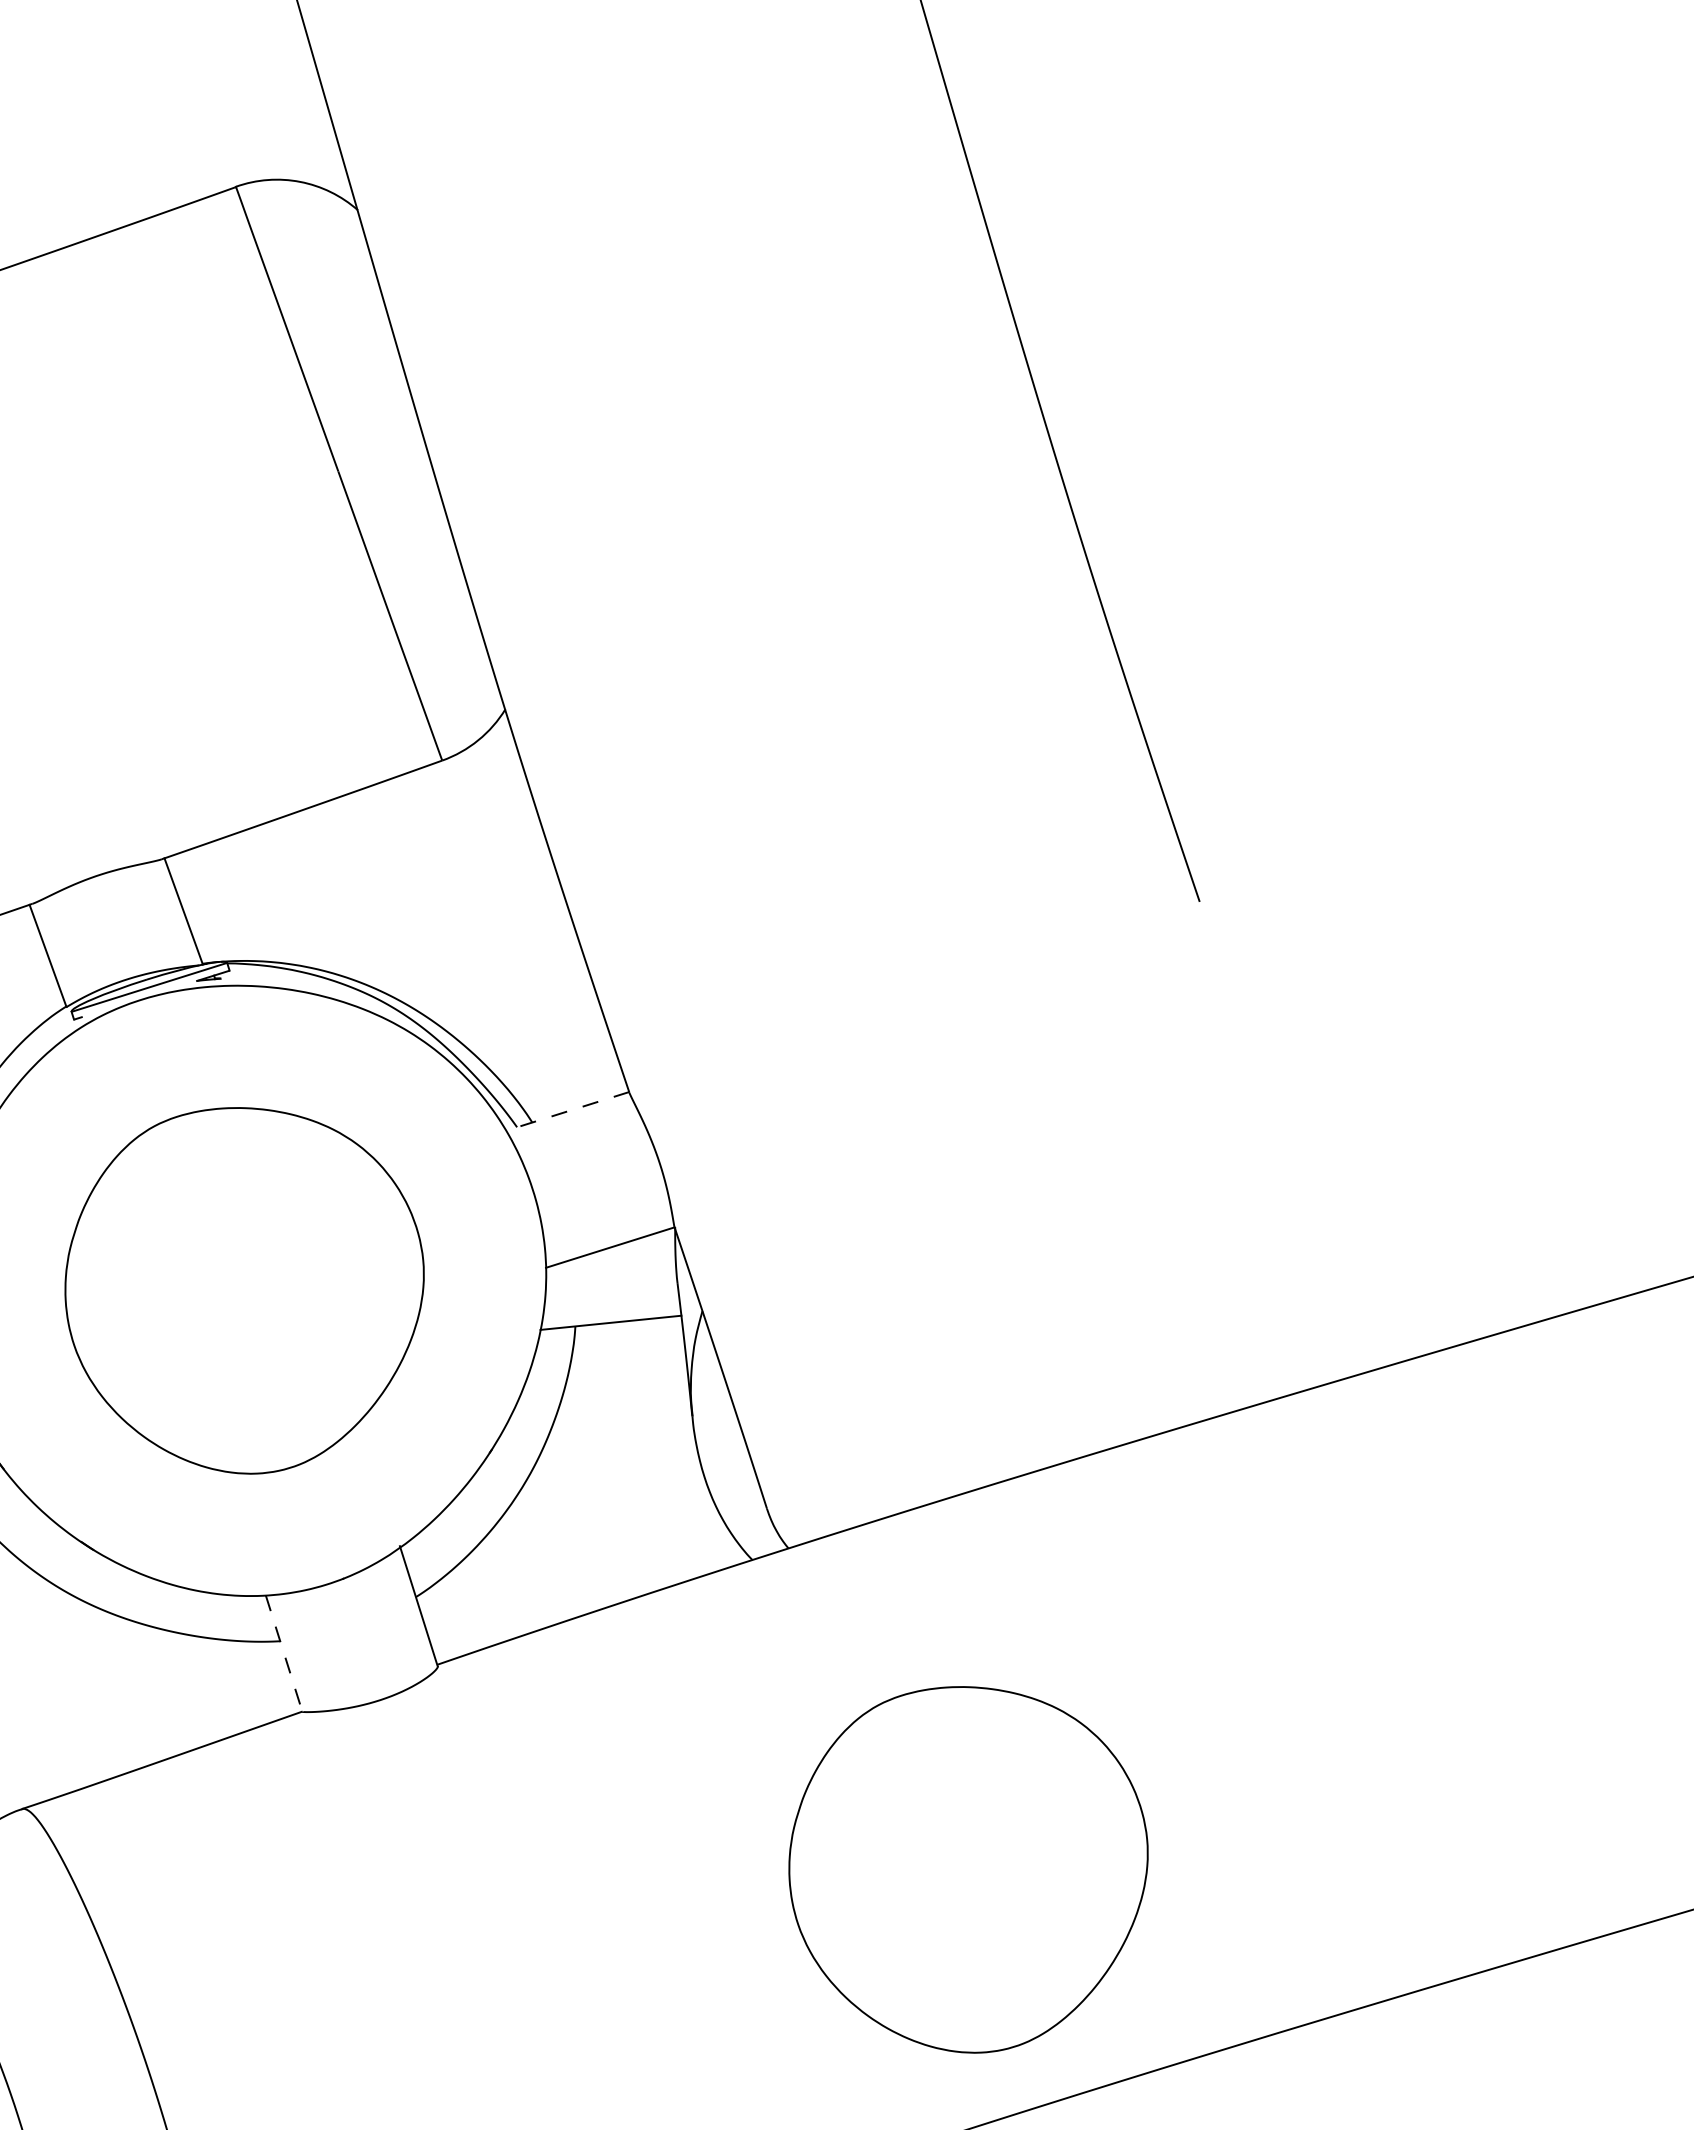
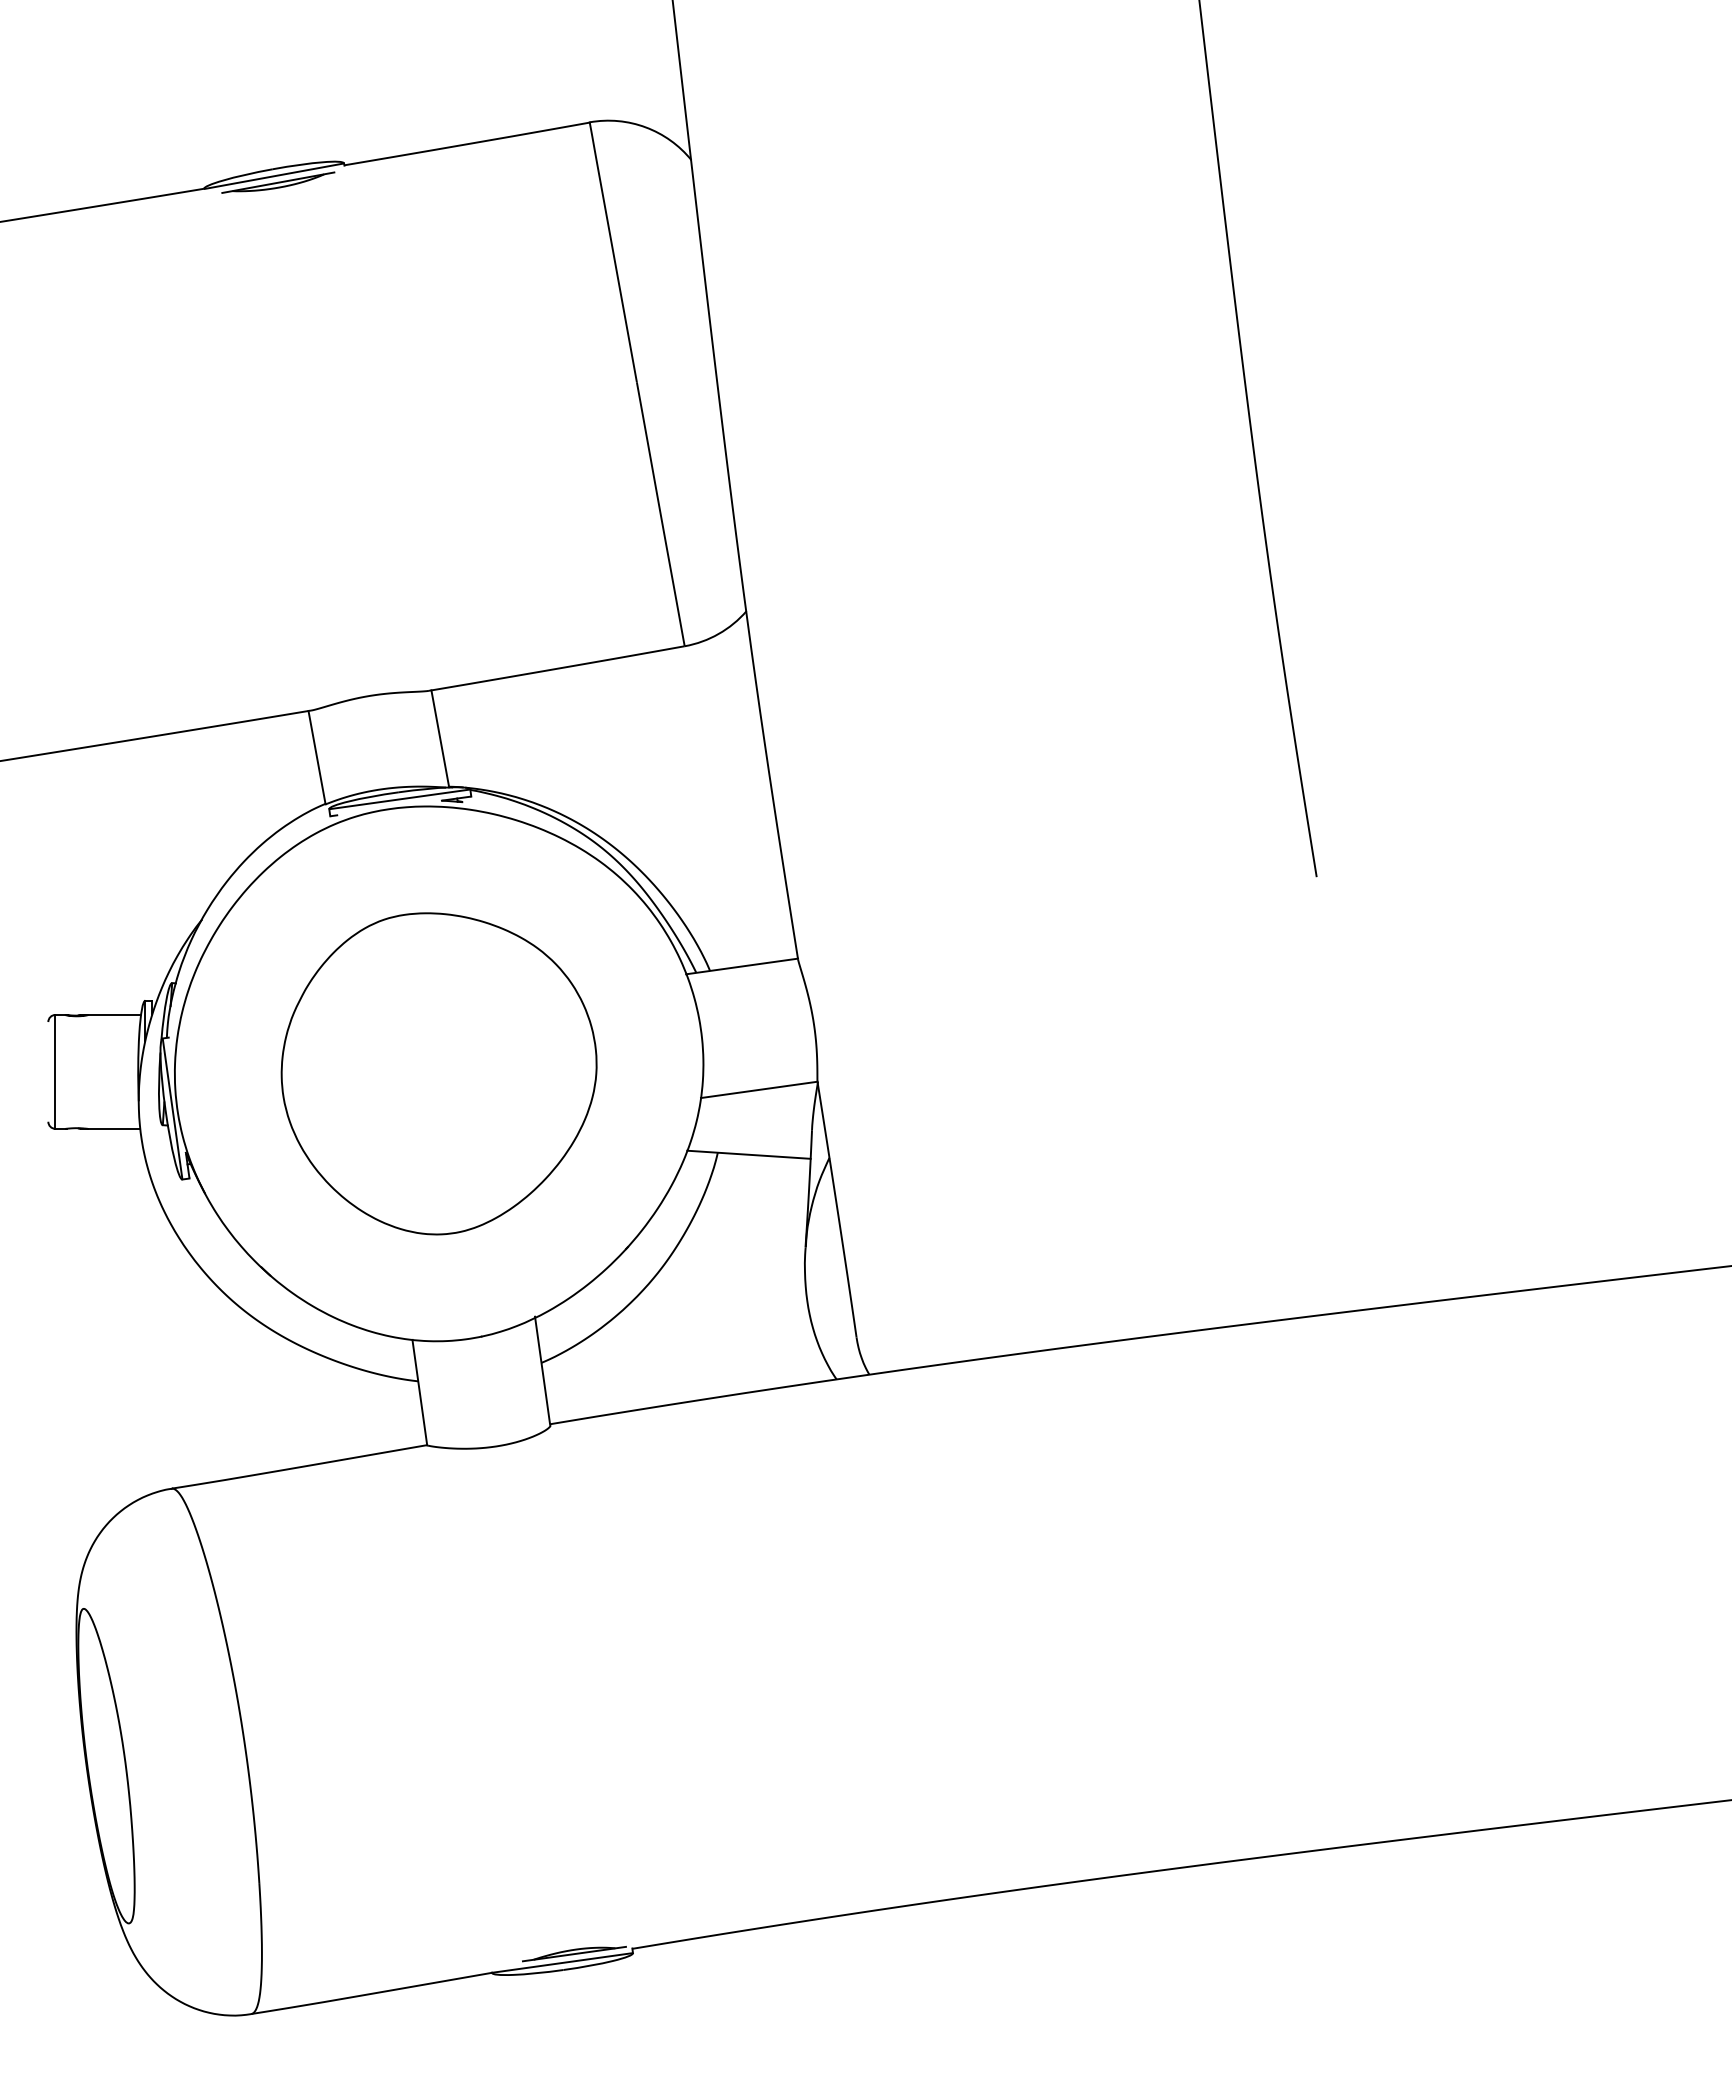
line: (568, 1111) -> (742, 966), dashed -> solid
line: (283, 1654) -> (419, 1393), dashed -> solid
part: (968, 1868) -> (978, 1676), removed

